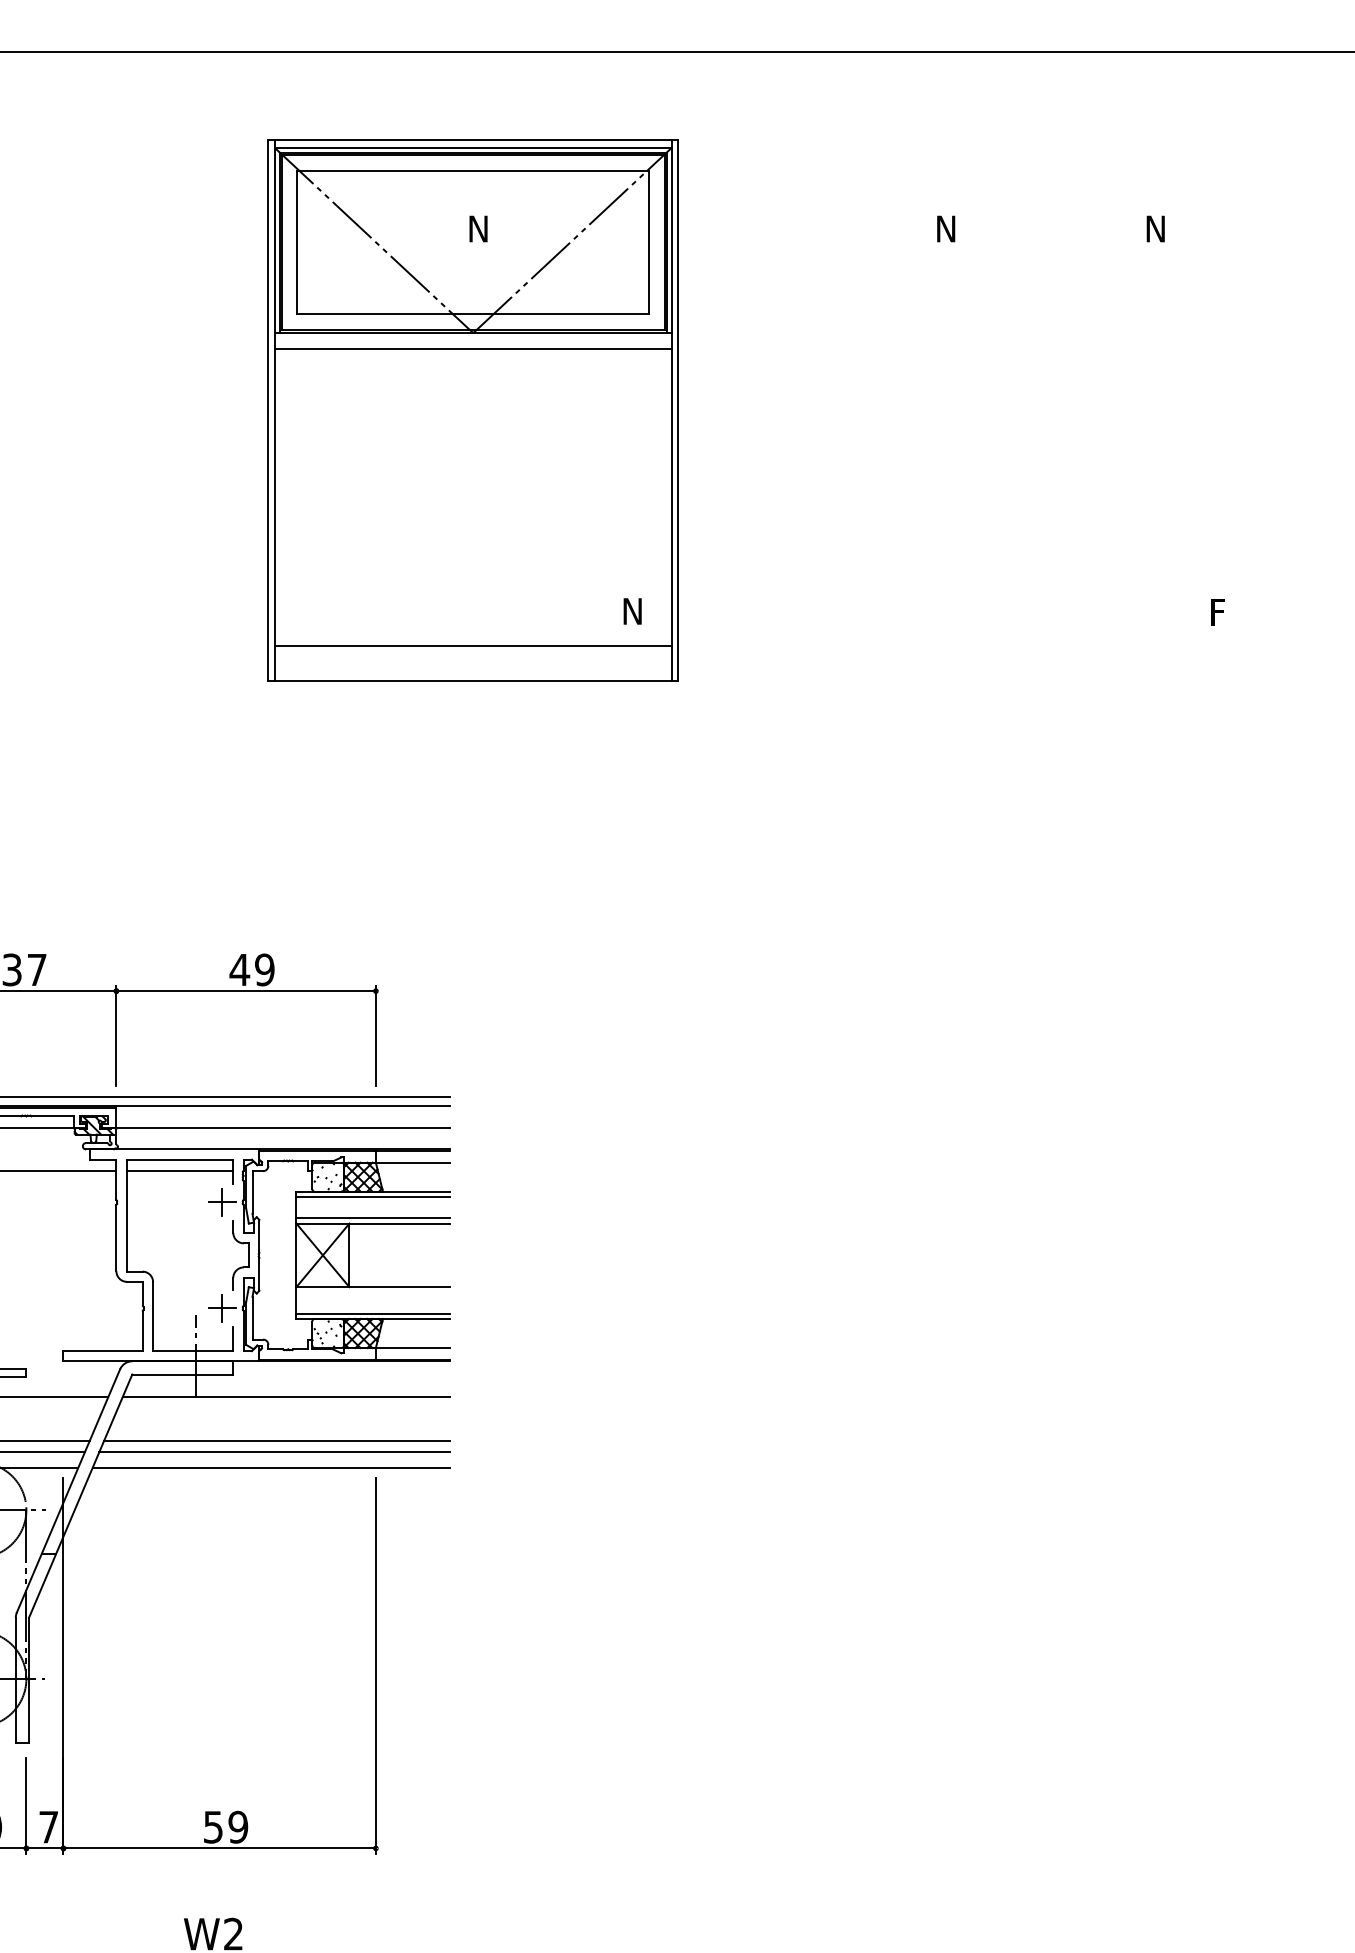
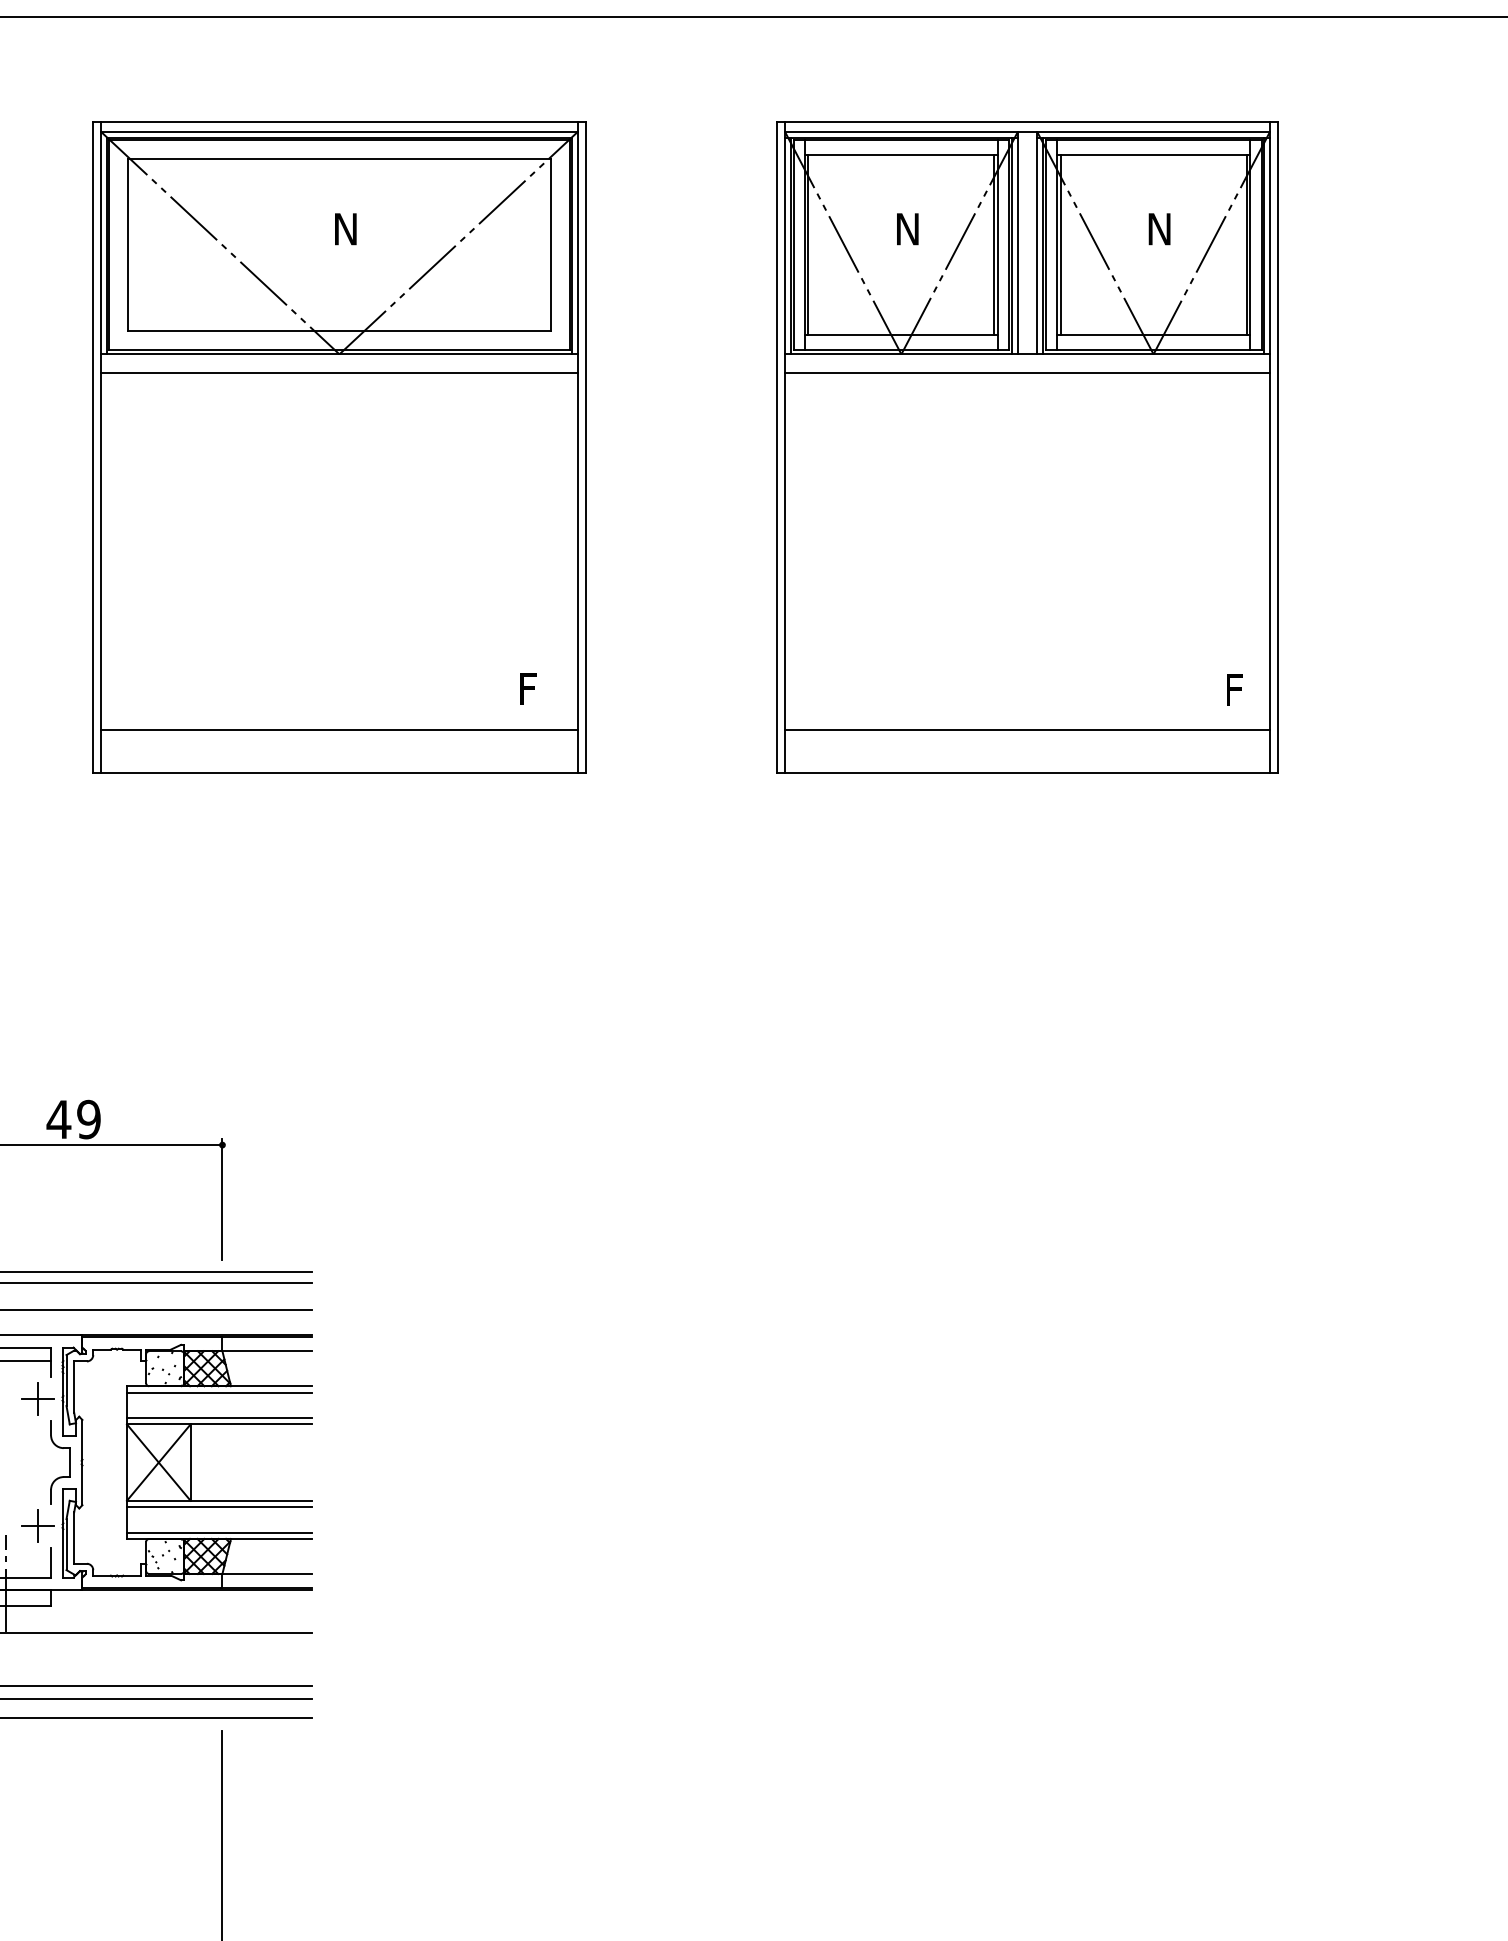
part: (1045, 410) -> (1027, 447), added
text: (632, 611) -> (530, 688), N -> F
line: (373, 1292) -> (219, 1507), added

